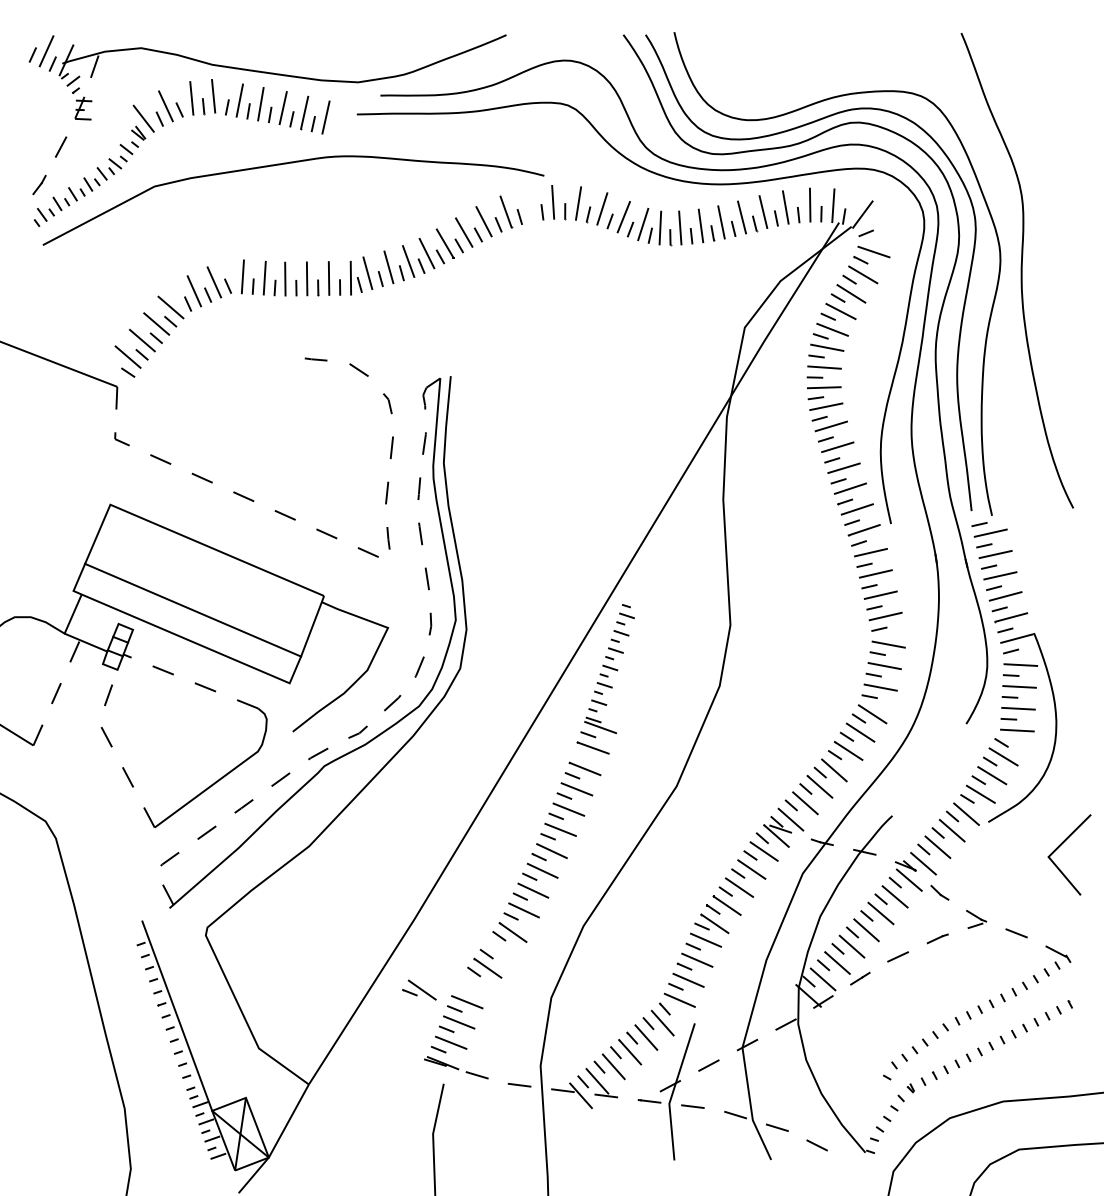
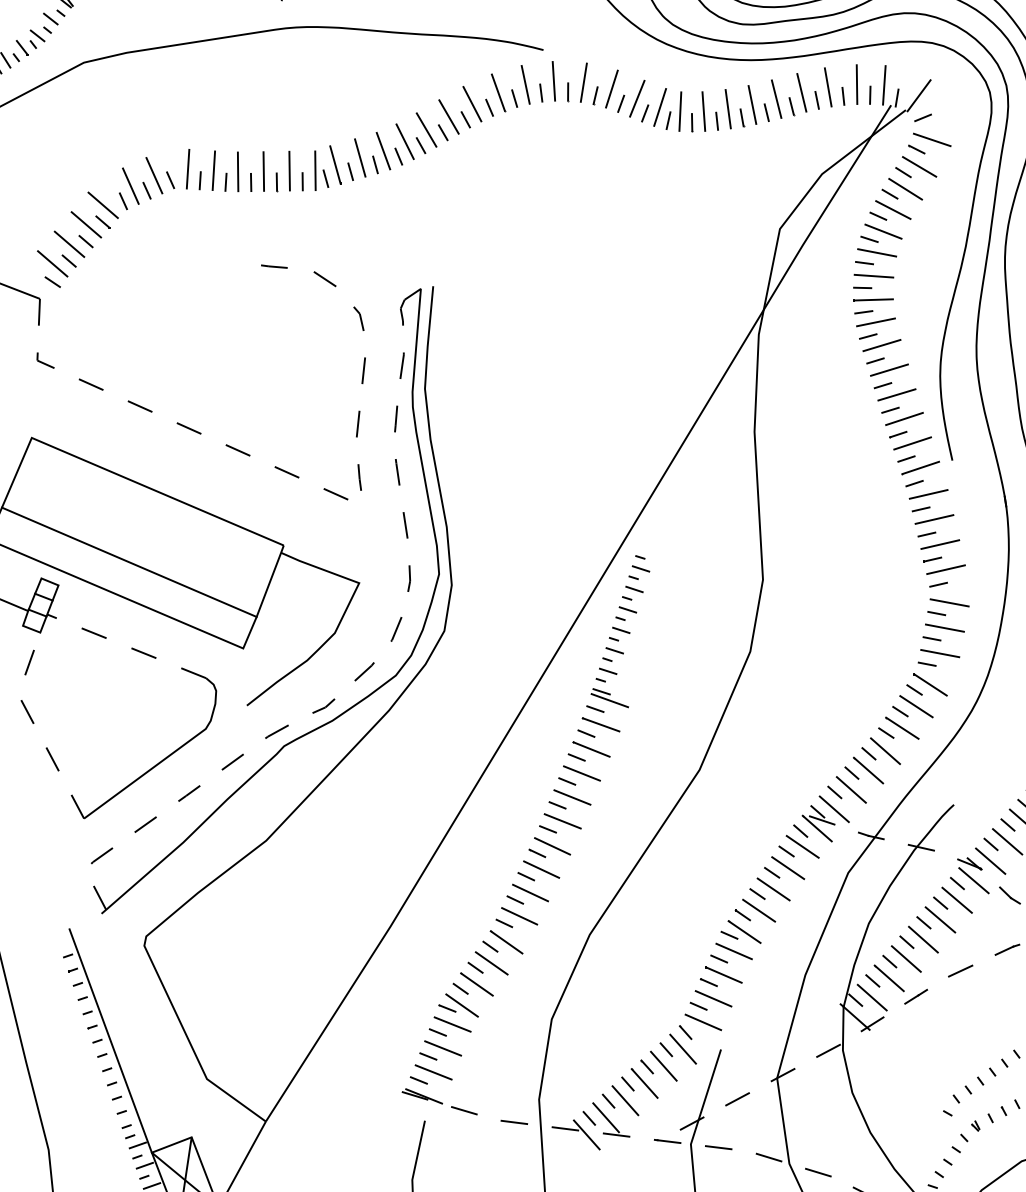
line: (528, 205) -> (524, 85), added
line: (580, 755) -> (586, 733), added
line: (500, 949) -> (491, 962), added
part: (419, 989) -> (458, 1004), moved

